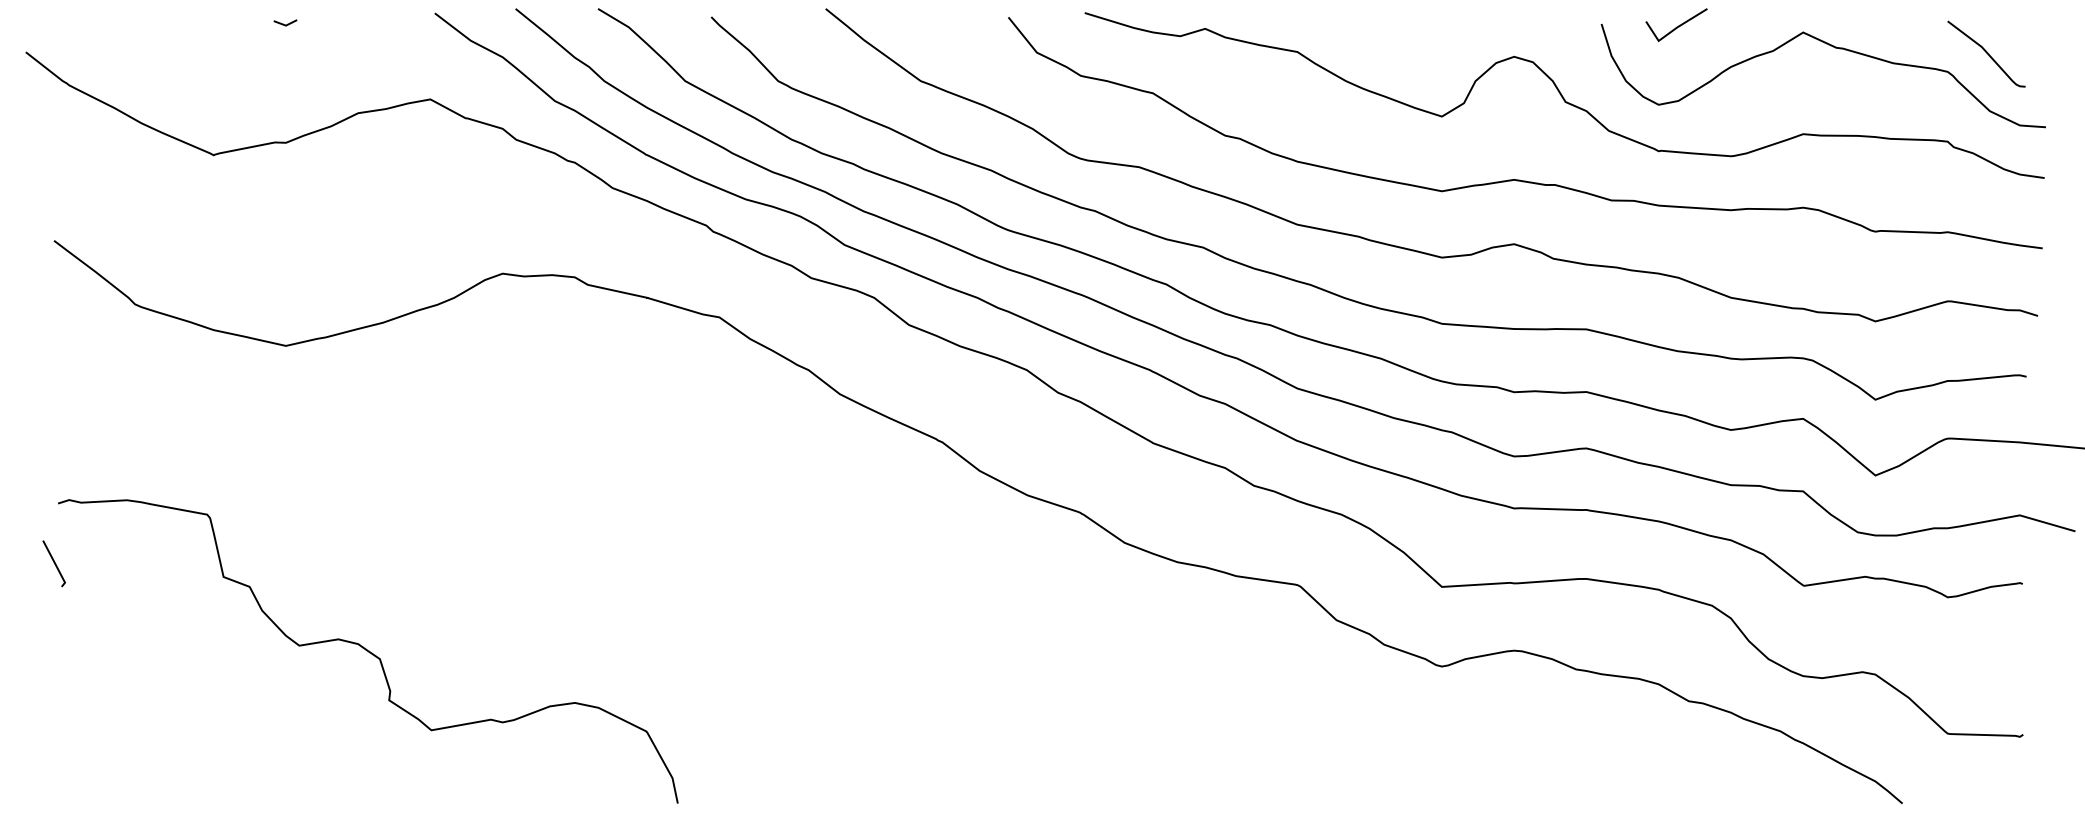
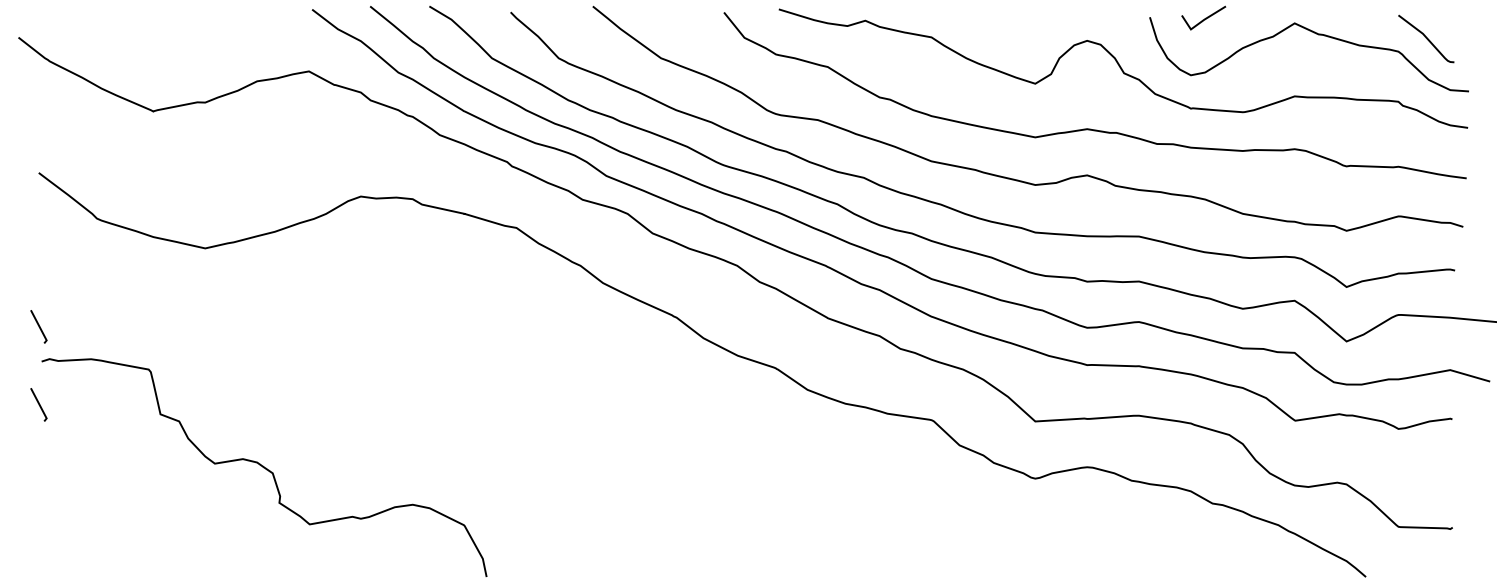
line: (283, 22) -> (203, 16), removed
line: (53, 454) -> (38, 326), added

